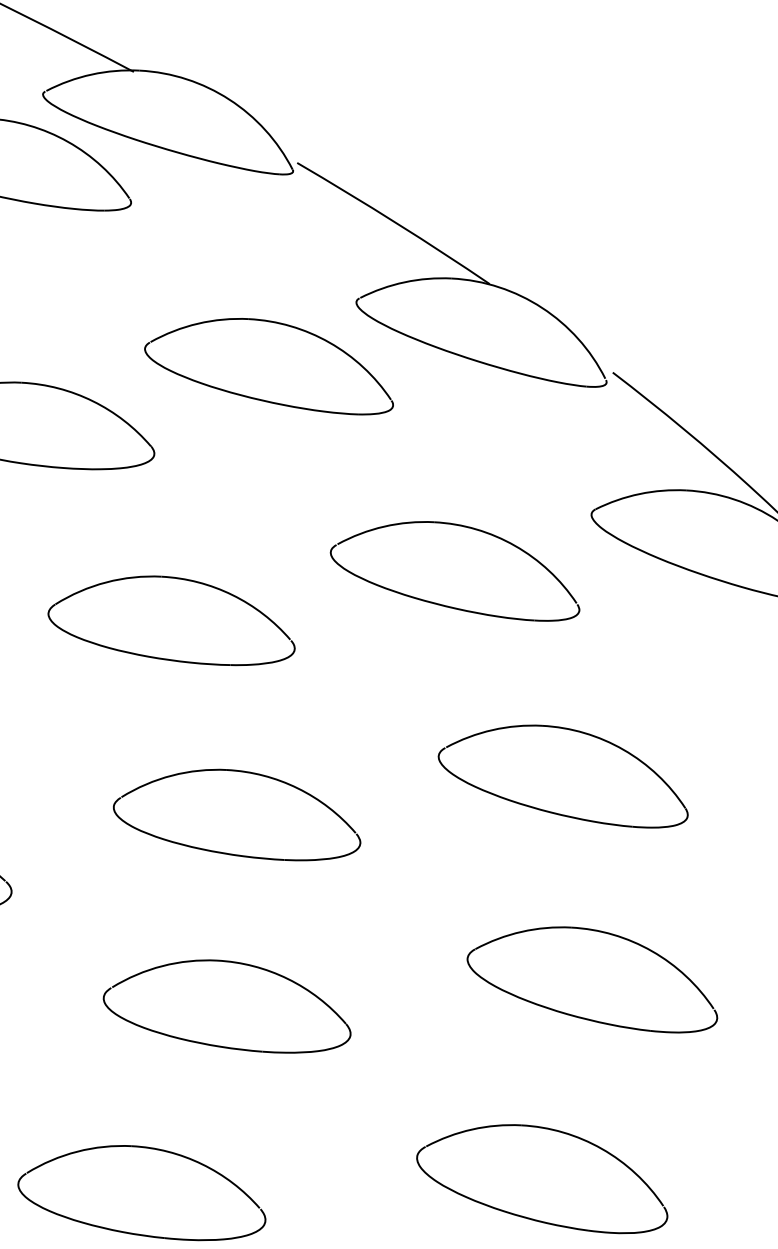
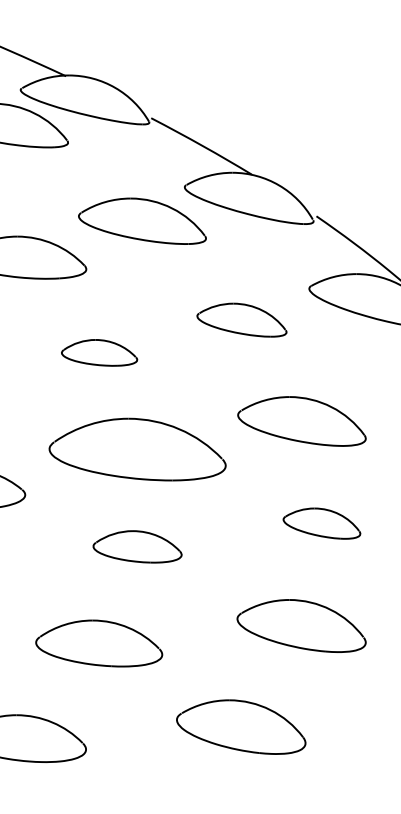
part: (454, 568) -> (241, 319), size x0.7
part: (172, 619) -> (99, 352), size x0.6
part: (237, 813) -> (137, 449), size x1.4
part: (592, 977) -> (321, 523), size x0.6
part: (227, 1004) -> (137, 546), size x0.7

